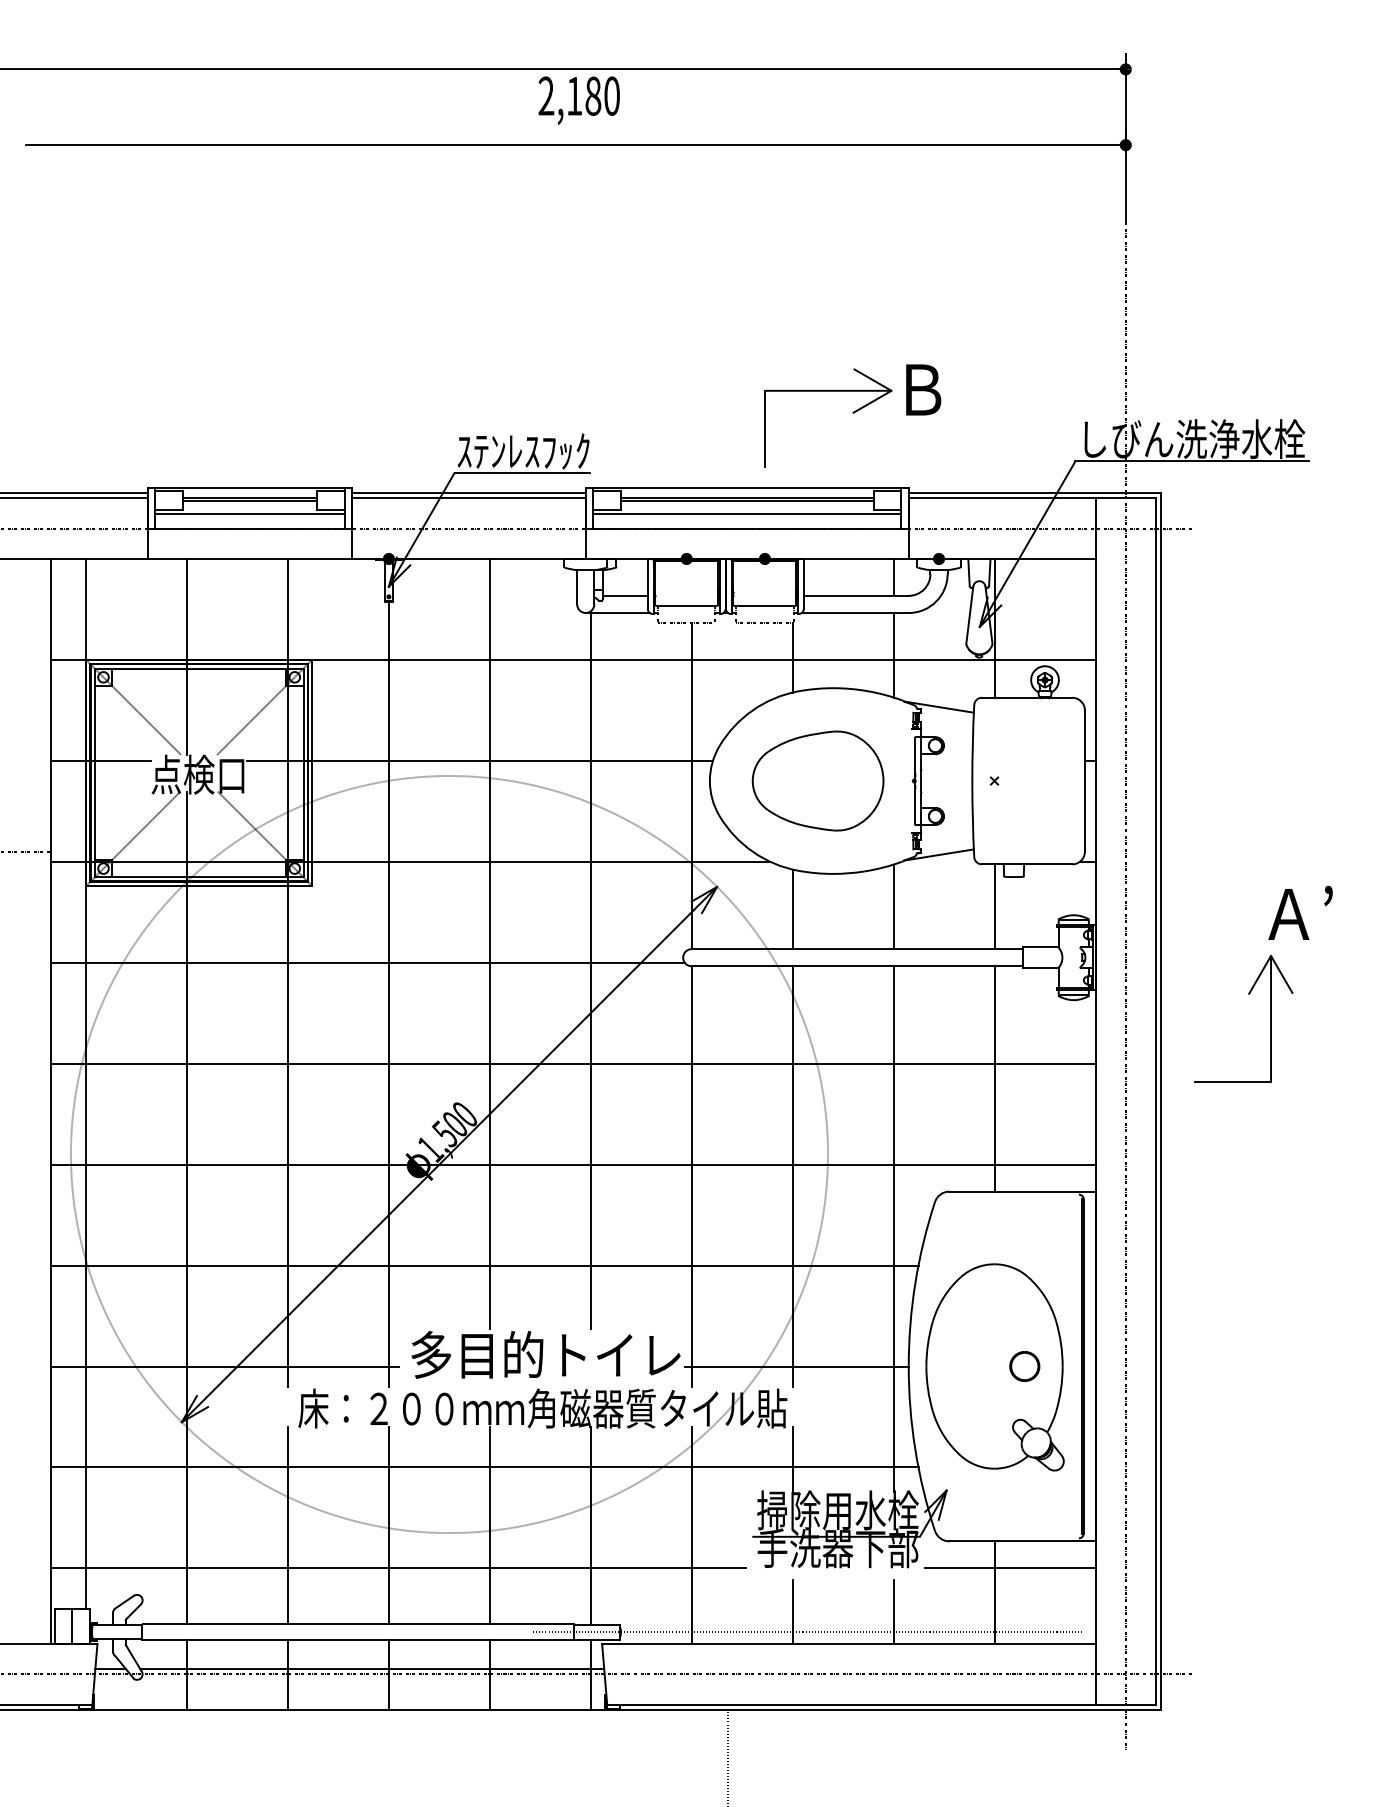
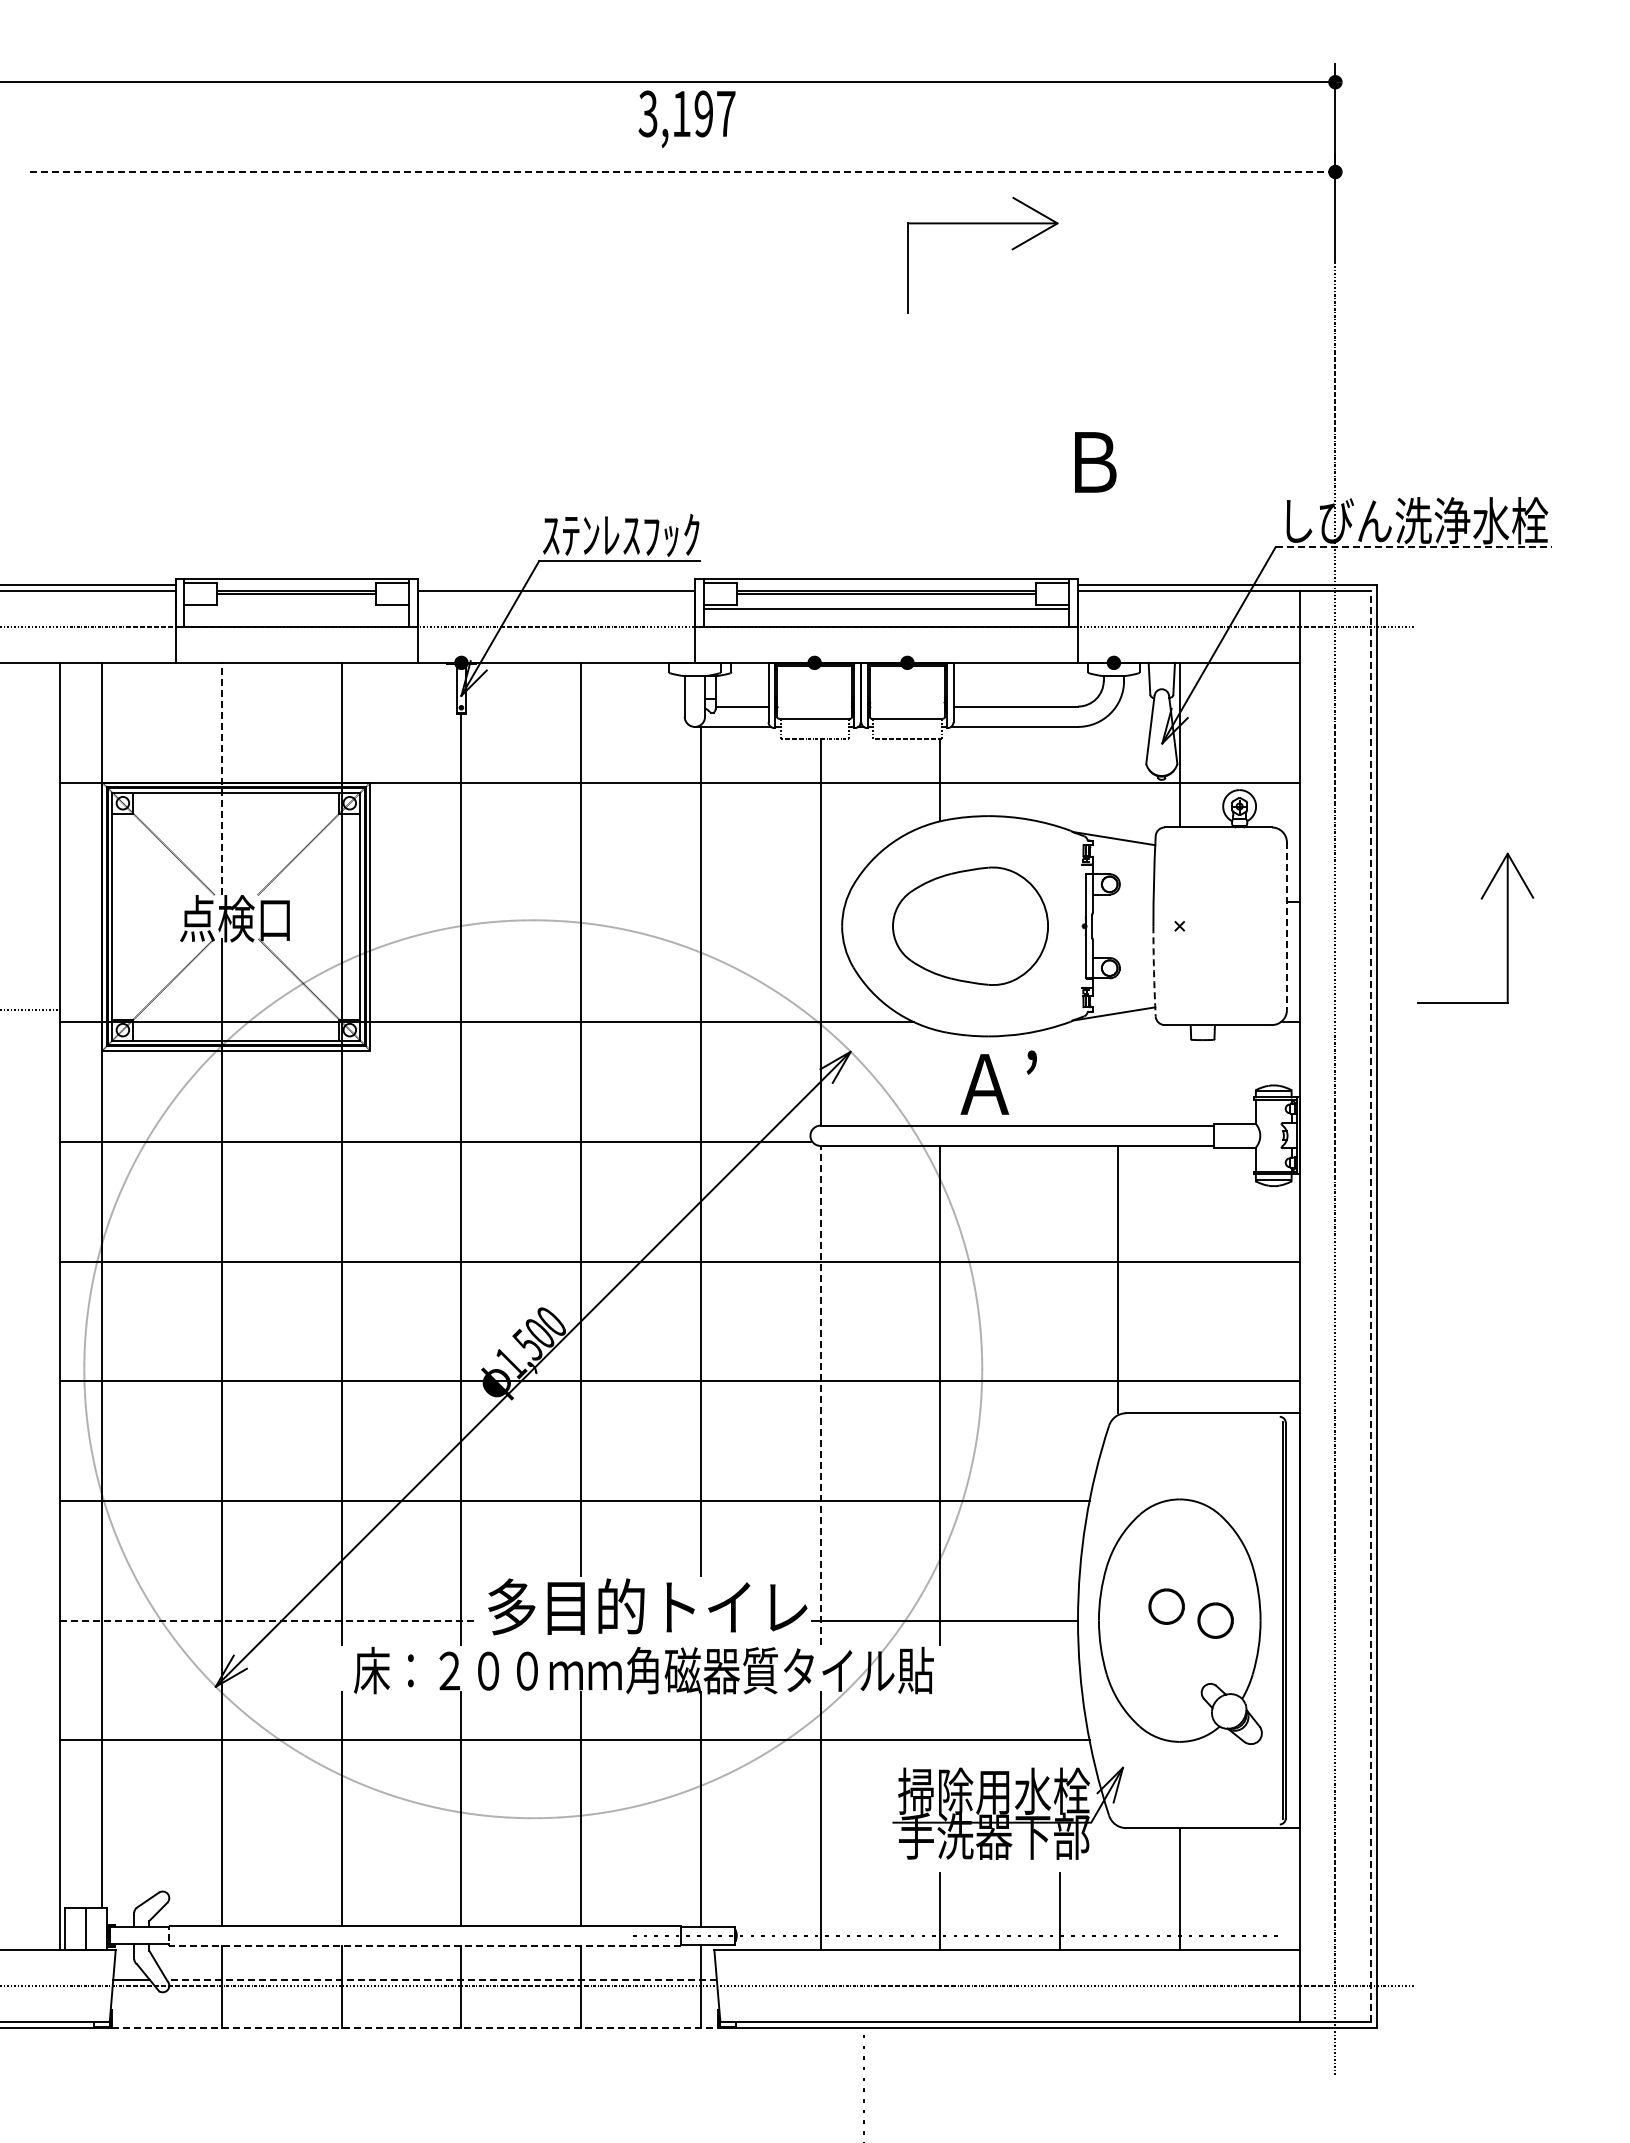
text: (578, 95) -> (686, 113), 2,180 -> 3,197
line: (576, 145) -> (683, 172), solid -> dashed
part: (852, 412) -> (1011, 249), moved
line: (1192, 461) -> (1414, 547), solid -> dashed
line: (469, 493) -> (556, 585), removed
line: (249, 513) -> (296, 609), removed
line: (893, 576) -> (1060, 683), removed
line: (893, 654) -> (1060, 776), removed
line: (187, 656) -> (222, 778), solid -> dashed
line: (100, 761) -> (119, 902), removed
line: (479, 761) -> (568, 902), removed
line: (1084, 781) -> (1286, 926), solid -> dashed
arc: (973, 819) -> (1154, 971), solid -> dashed
line: (893, 906) -> (1060, 1075), removed
line: (994, 906) -> (1179, 1075), removed
line: (792, 909) -> (940, 1078), removed
text: (1300, 912) -> (998, 1082), moved
part: (1248, 994) -> (1481, 899), moved
line: (994, 1078) -> (1117, 1279), moved
line: (1156, 1100) -> (1371, 1305), solid -> dashed
line: (691, 1176) -> (820, 1395), solid -> dashed
line: (893, 1228) -> (1060, 1457), removed
part: (983, 1354) -> (1166, 1606), added
line: (225, 1366) -> (267, 1620), solid -> dashed
line: (792, 1459) -> (940, 1731), removed
line: (398, 1568) -> (472, 1860), removed
line: (1010, 1568) -> (1198, 1860), removed
line: (349, 1640) -> (414, 1945), solid -> dashed
line: (372, 1669) -> (441, 1979), solid -> dashed
line: (350, 1709) -> (415, 2027), solid -> dashed

